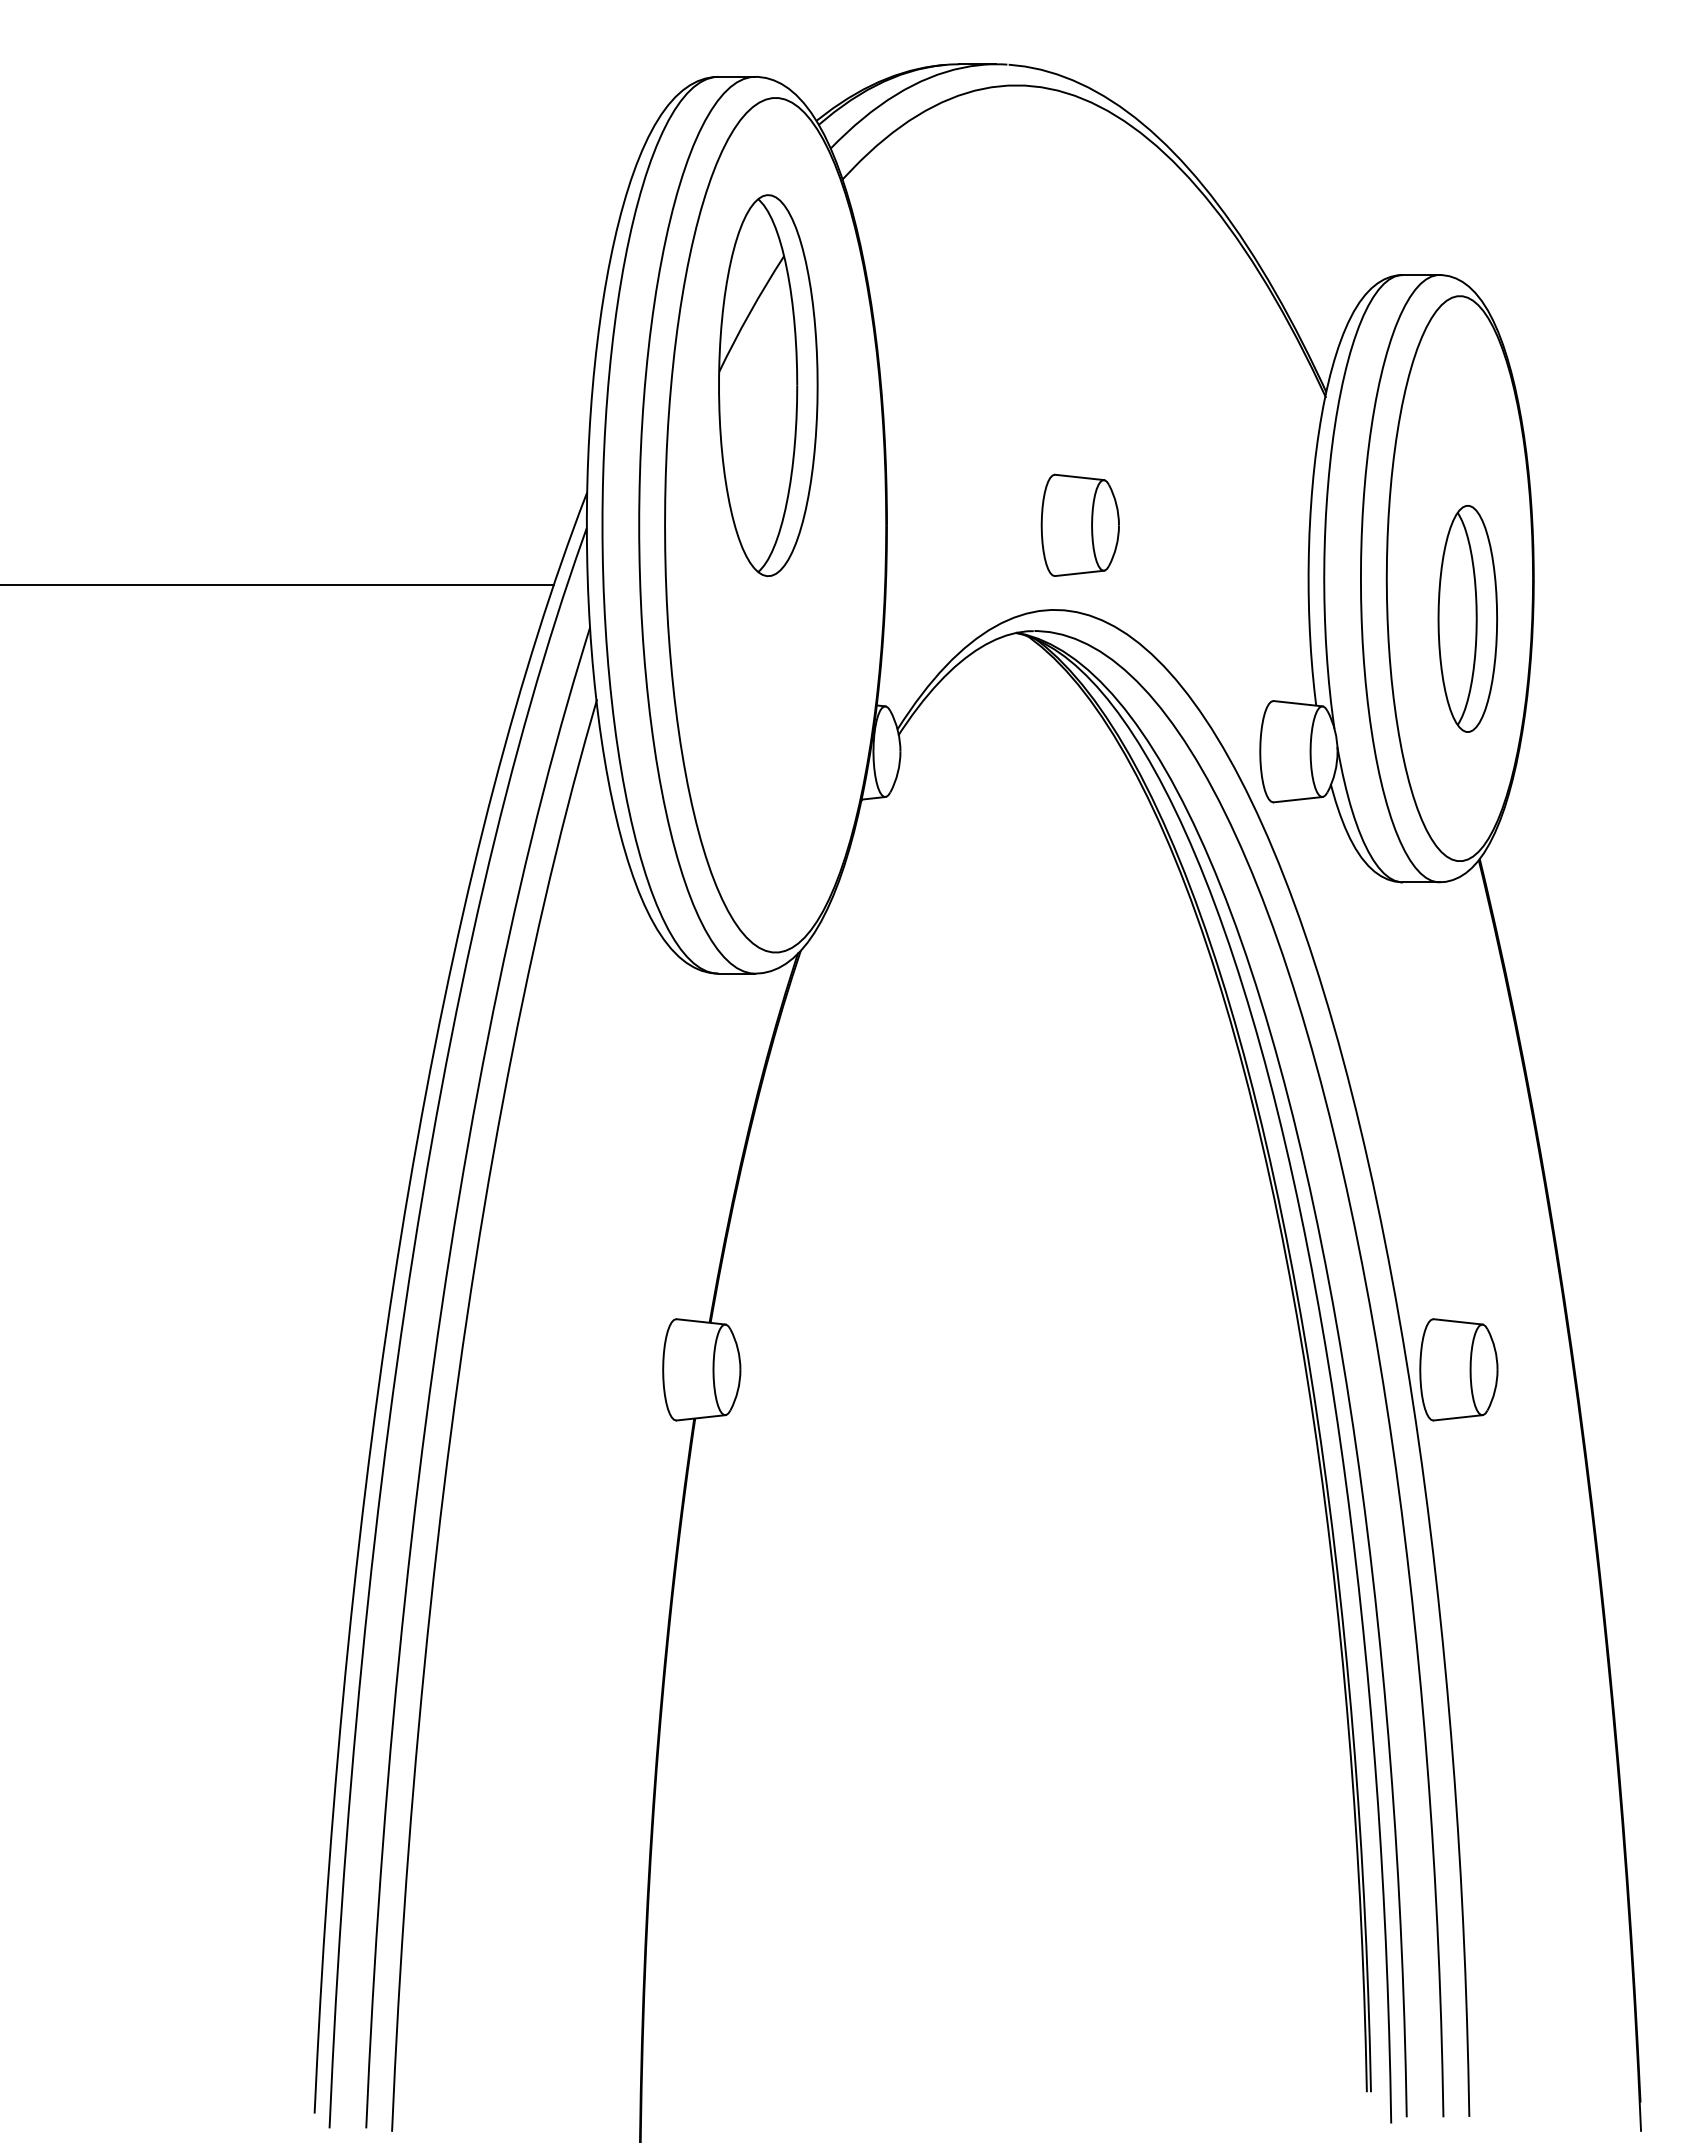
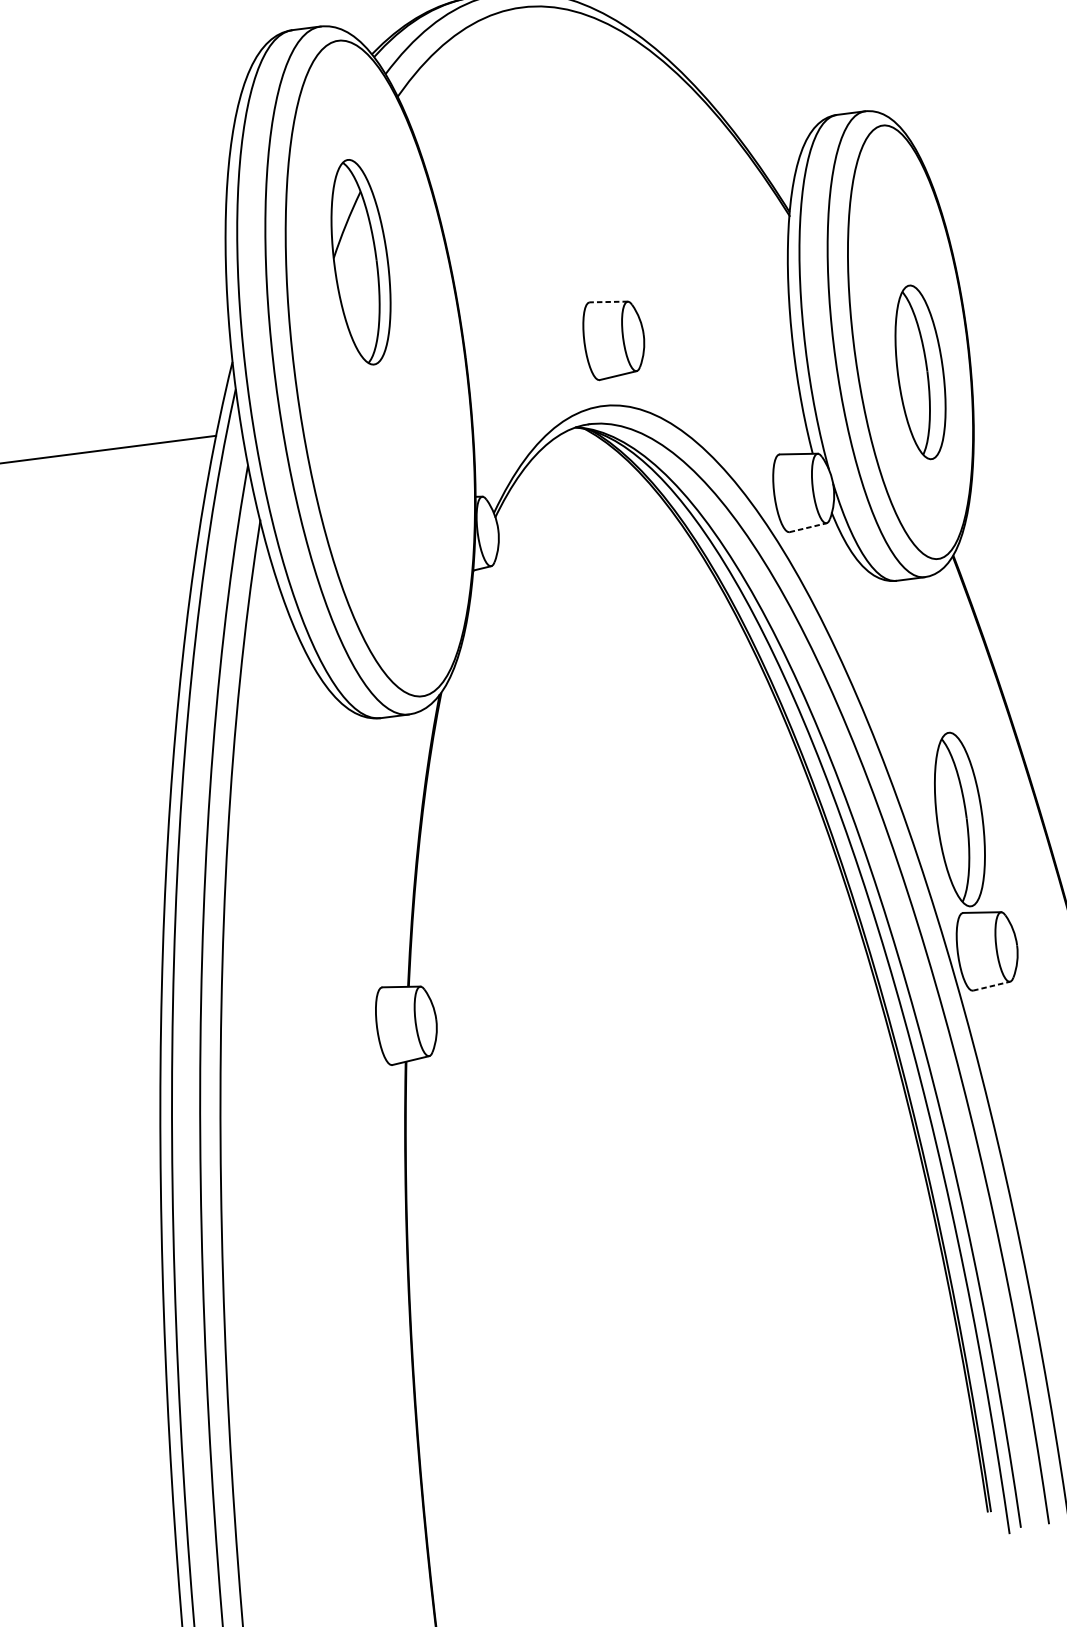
part: (768, 385) -> (361, 262), size x0.7
line: (1079, 477) -> (608, 302), solid -> dashed
line: (1298, 799) -> (808, 527), solid -> dashed
part: (1444, 1198) -> (959, 819), added
line: (1458, 1417) -> (991, 985), solid -> dashed

